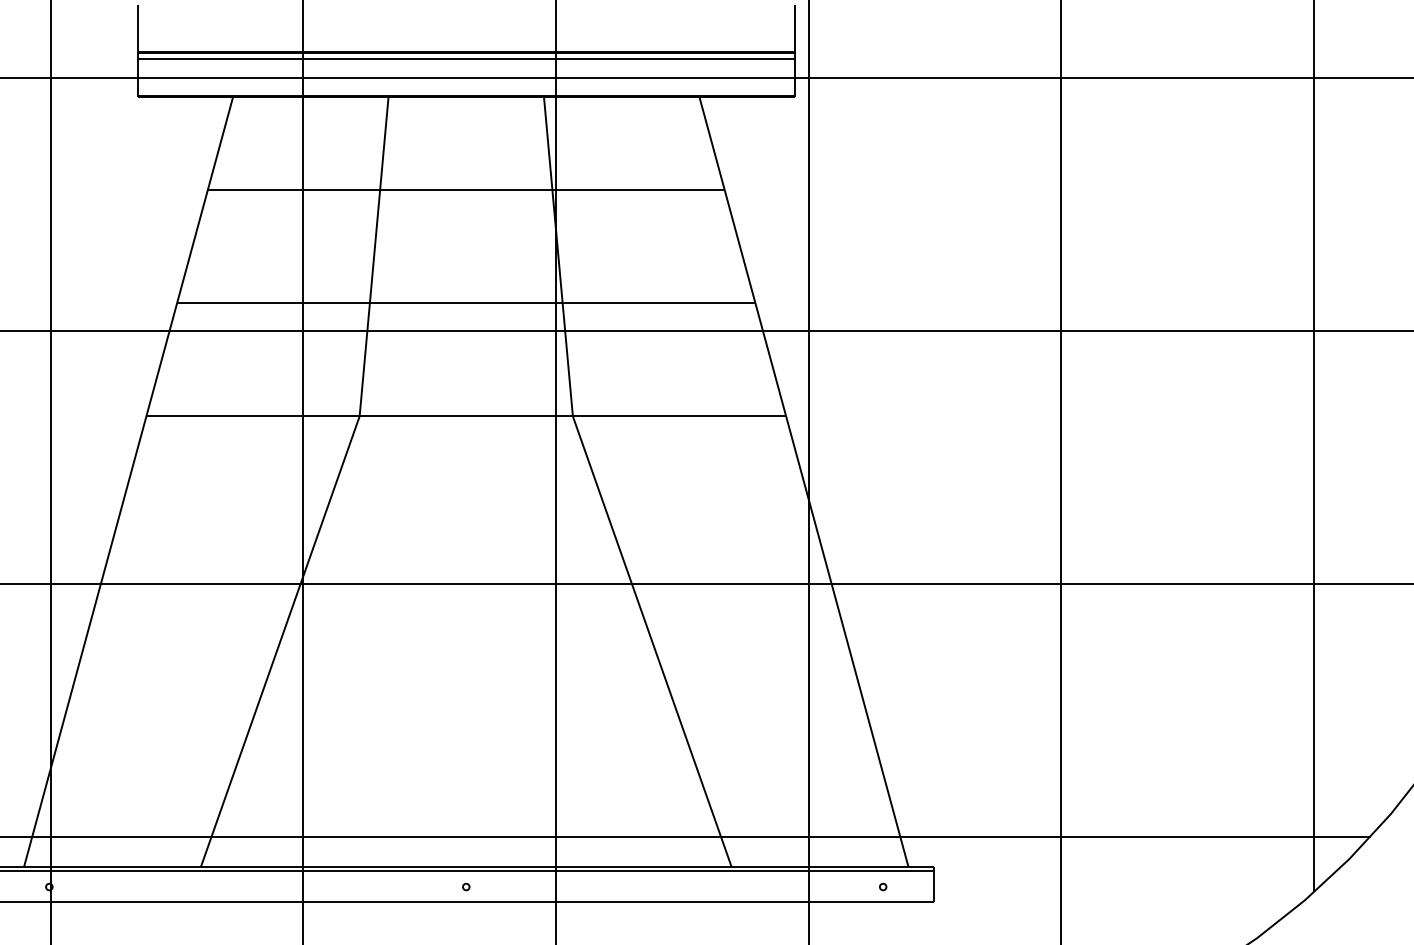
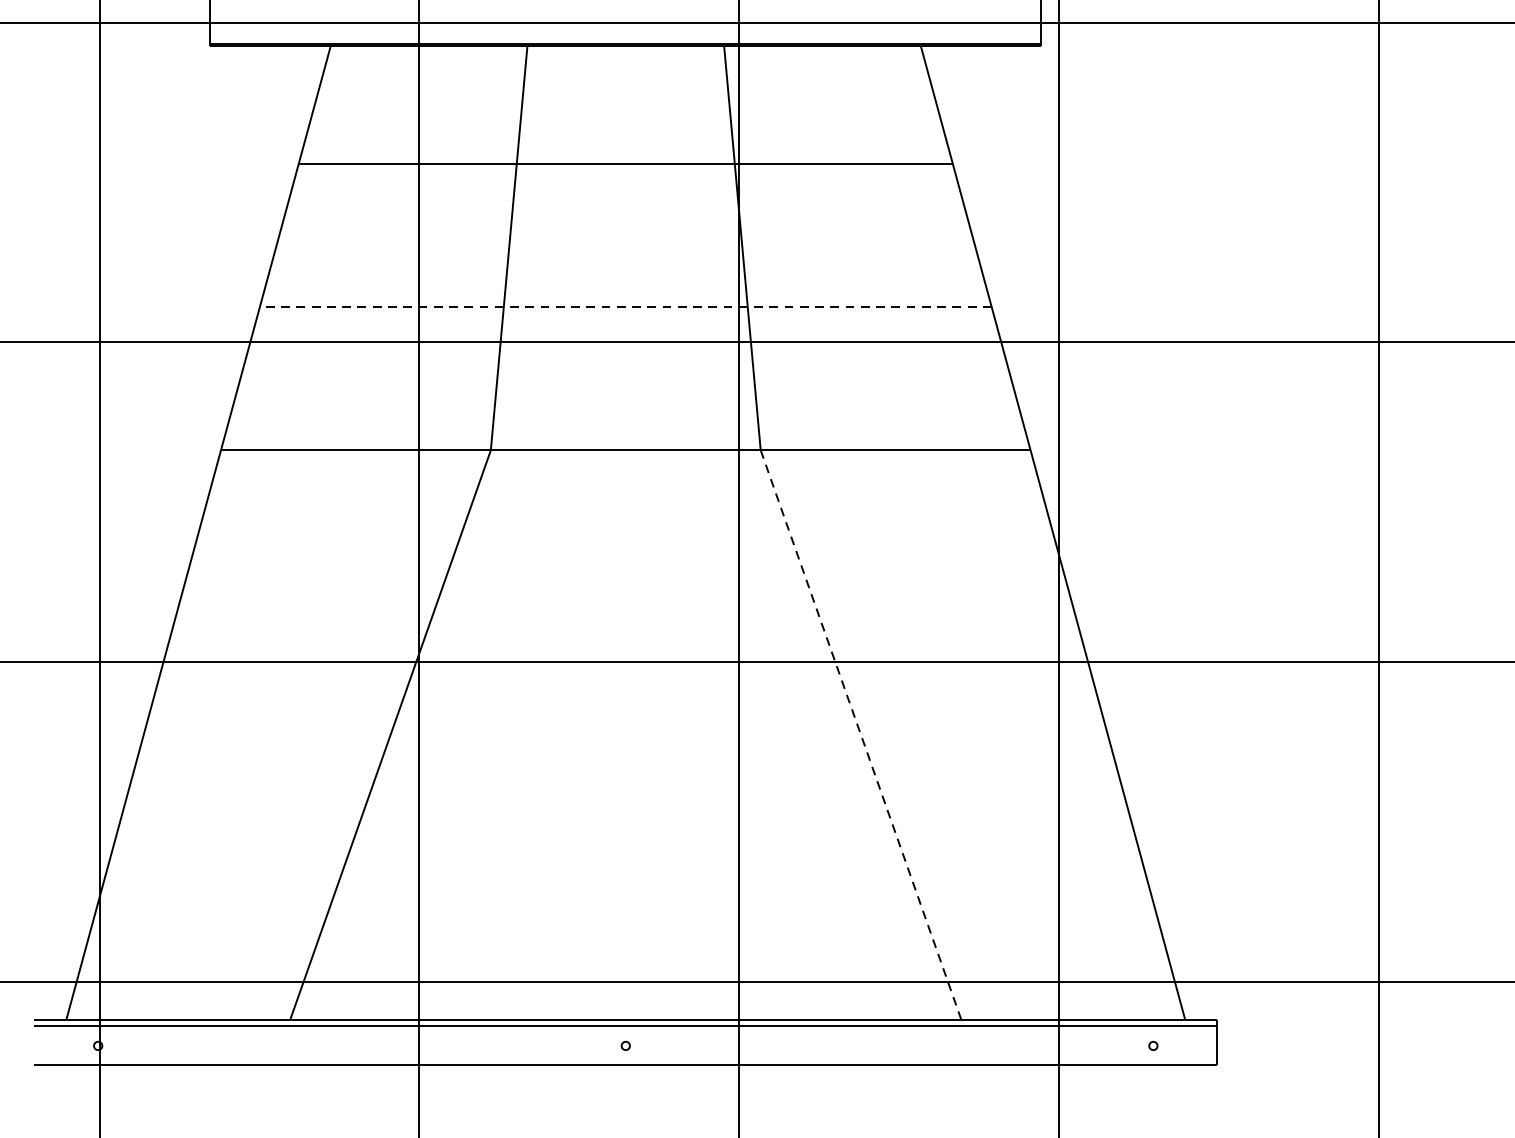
line: (465, 303) -> (624, 307), solid -> dashed
line: (652, 641) -> (861, 735), solid -> dashed

